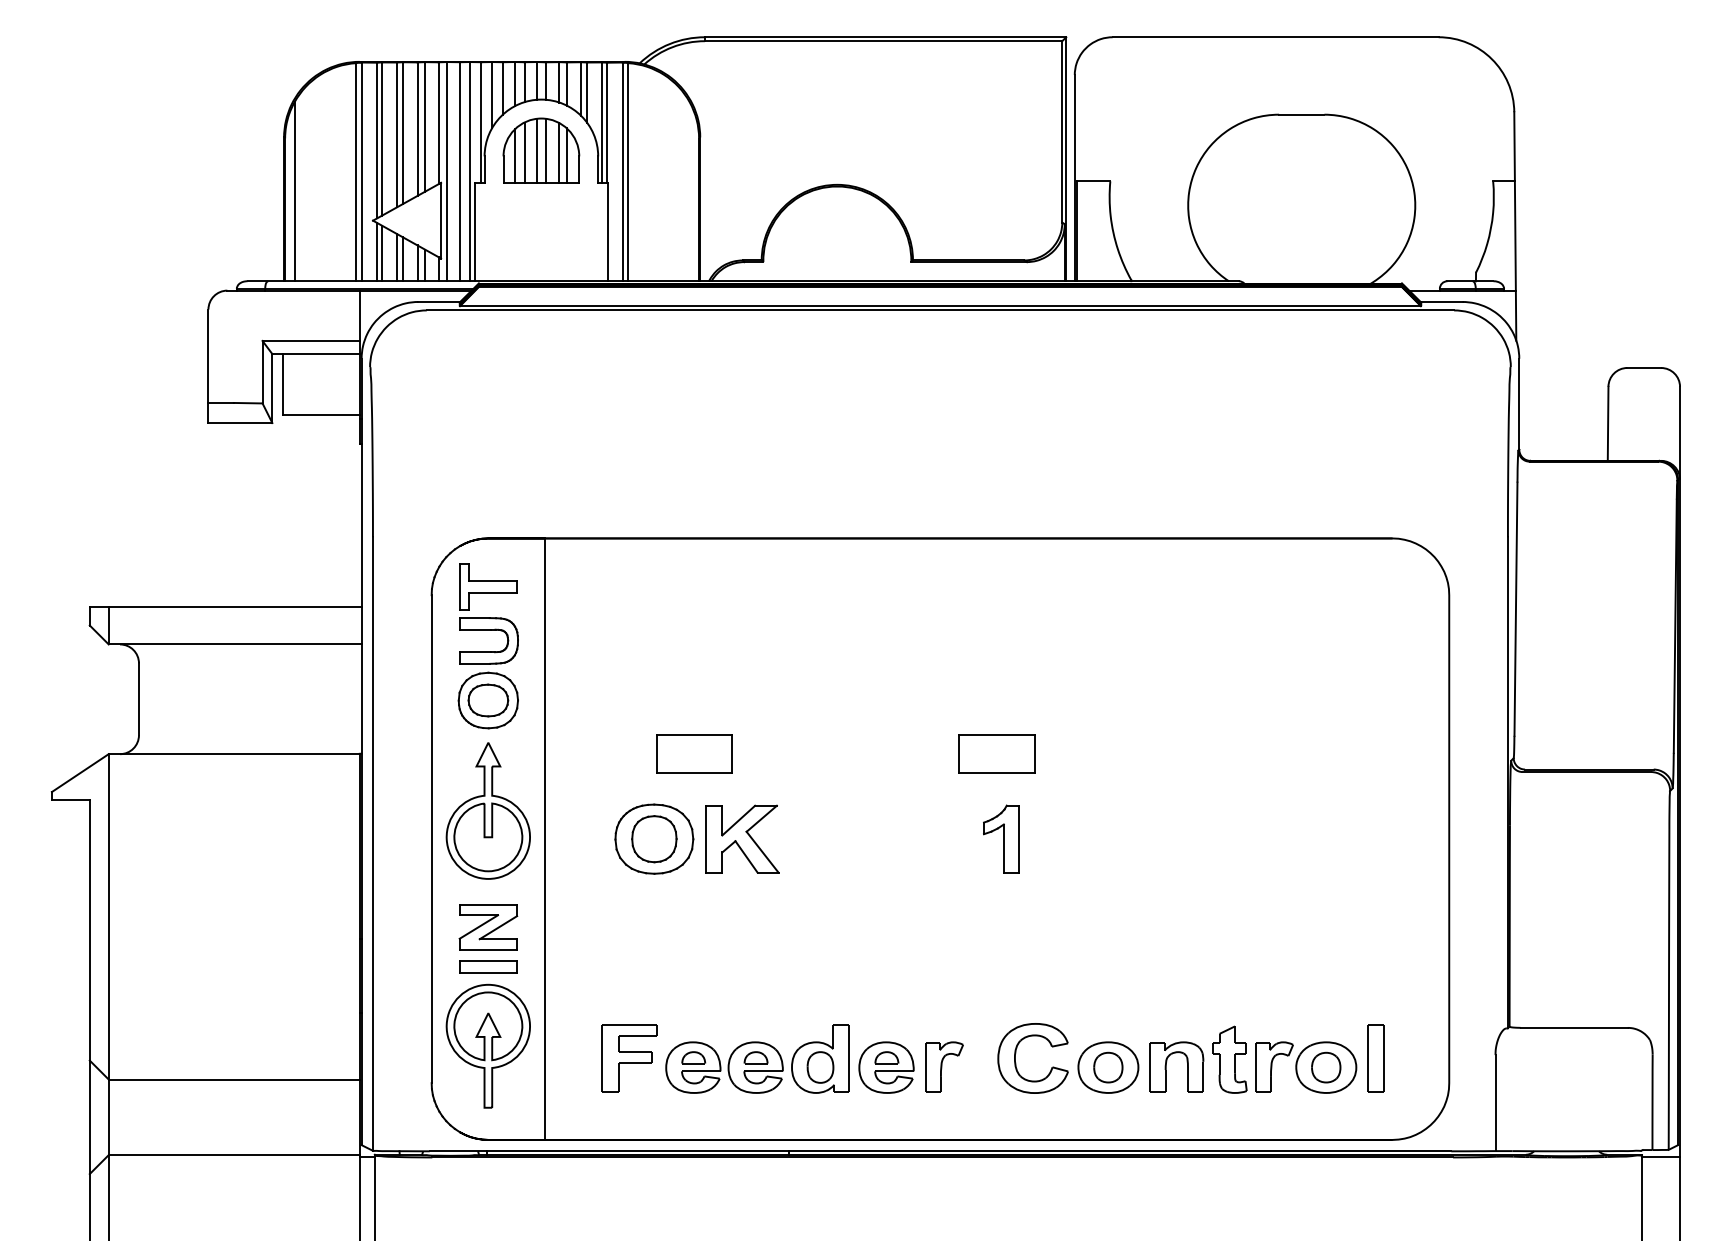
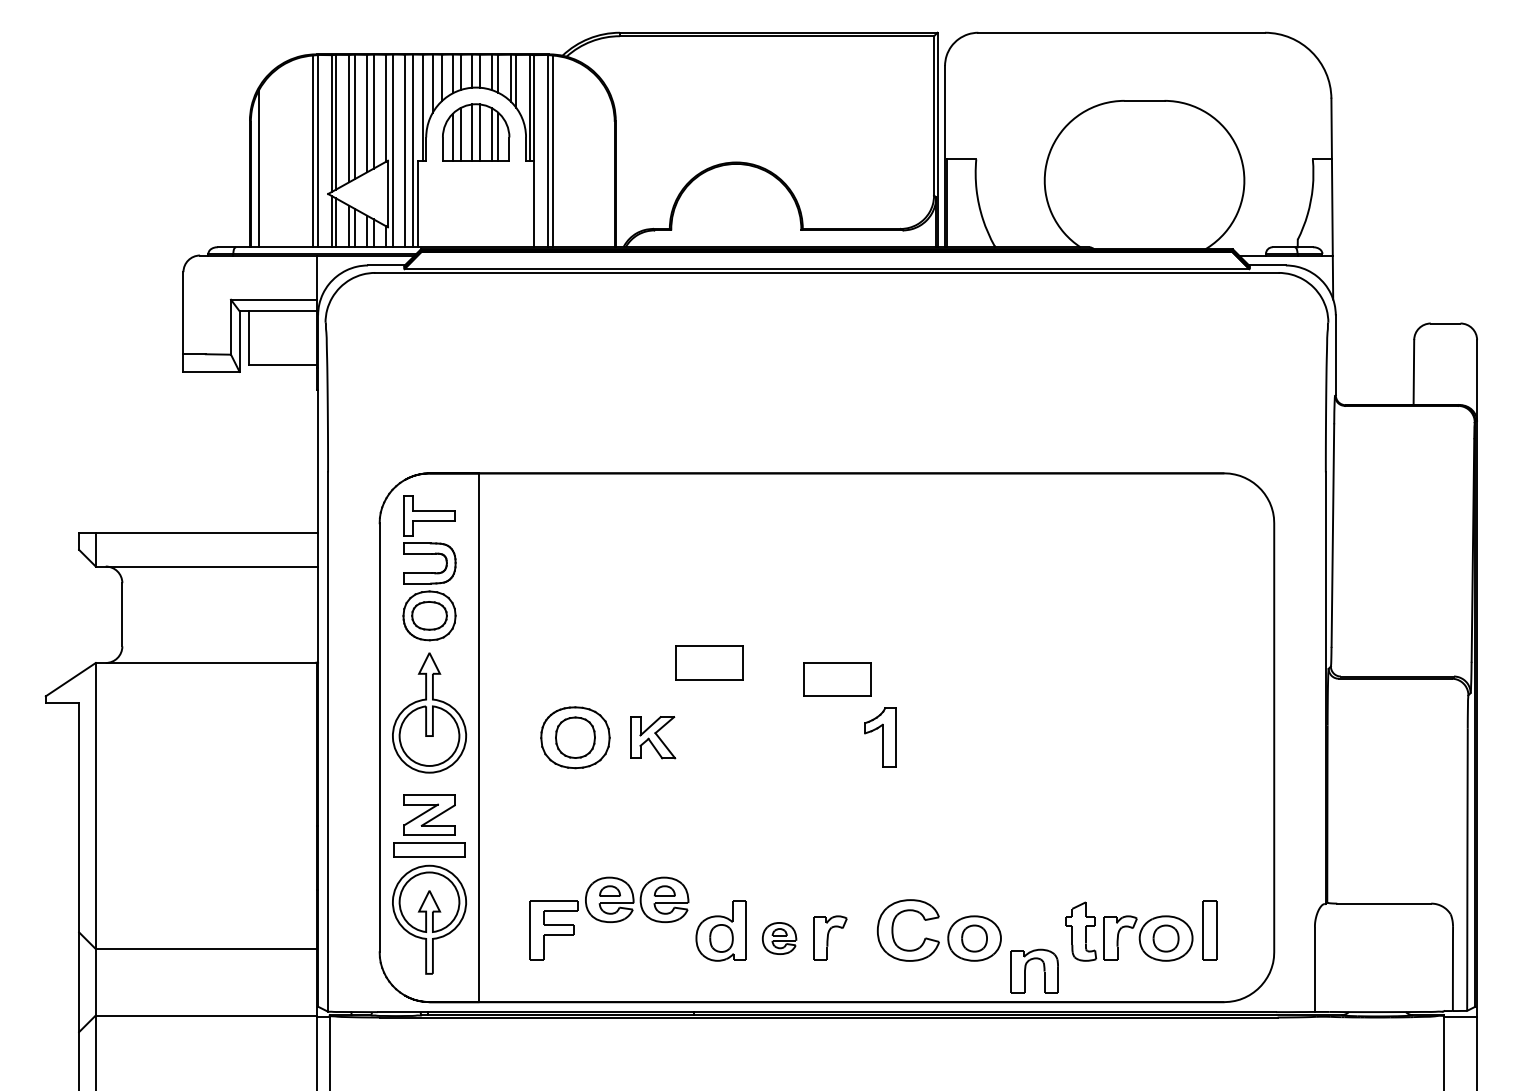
part: (694, 753) -> (709, 662), moved
part: (996, 753) -> (836, 679), moved
part: (742, 838) -> (652, 737), size x0.7
part: (488, 966) -> (429, 849), size x1.4
part: (1166, 1066) -> (1025, 970), moved
part: (724, 1067) -> (637, 899), moved
part: (886, 1067) -> (779, 938), size x0.7

